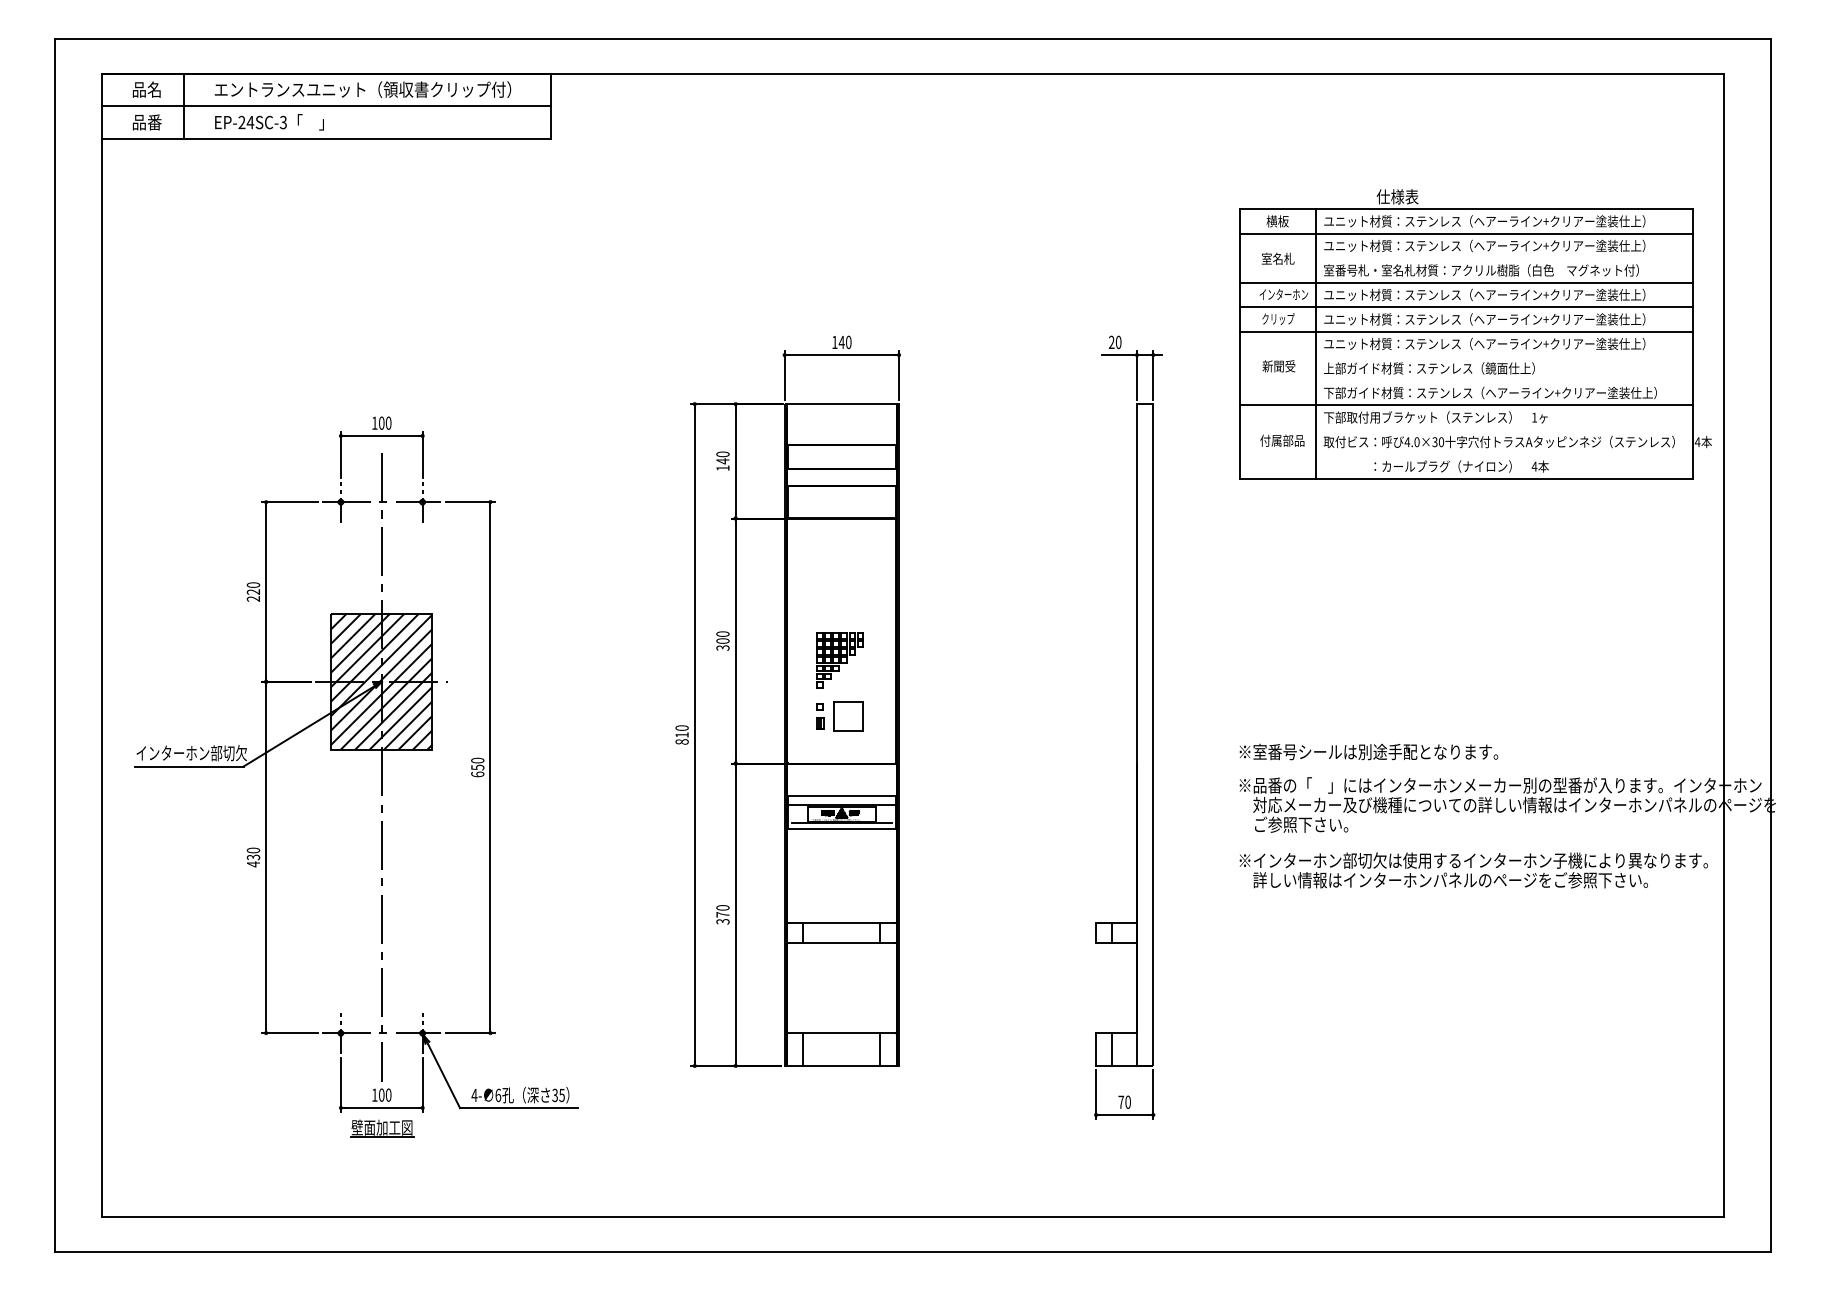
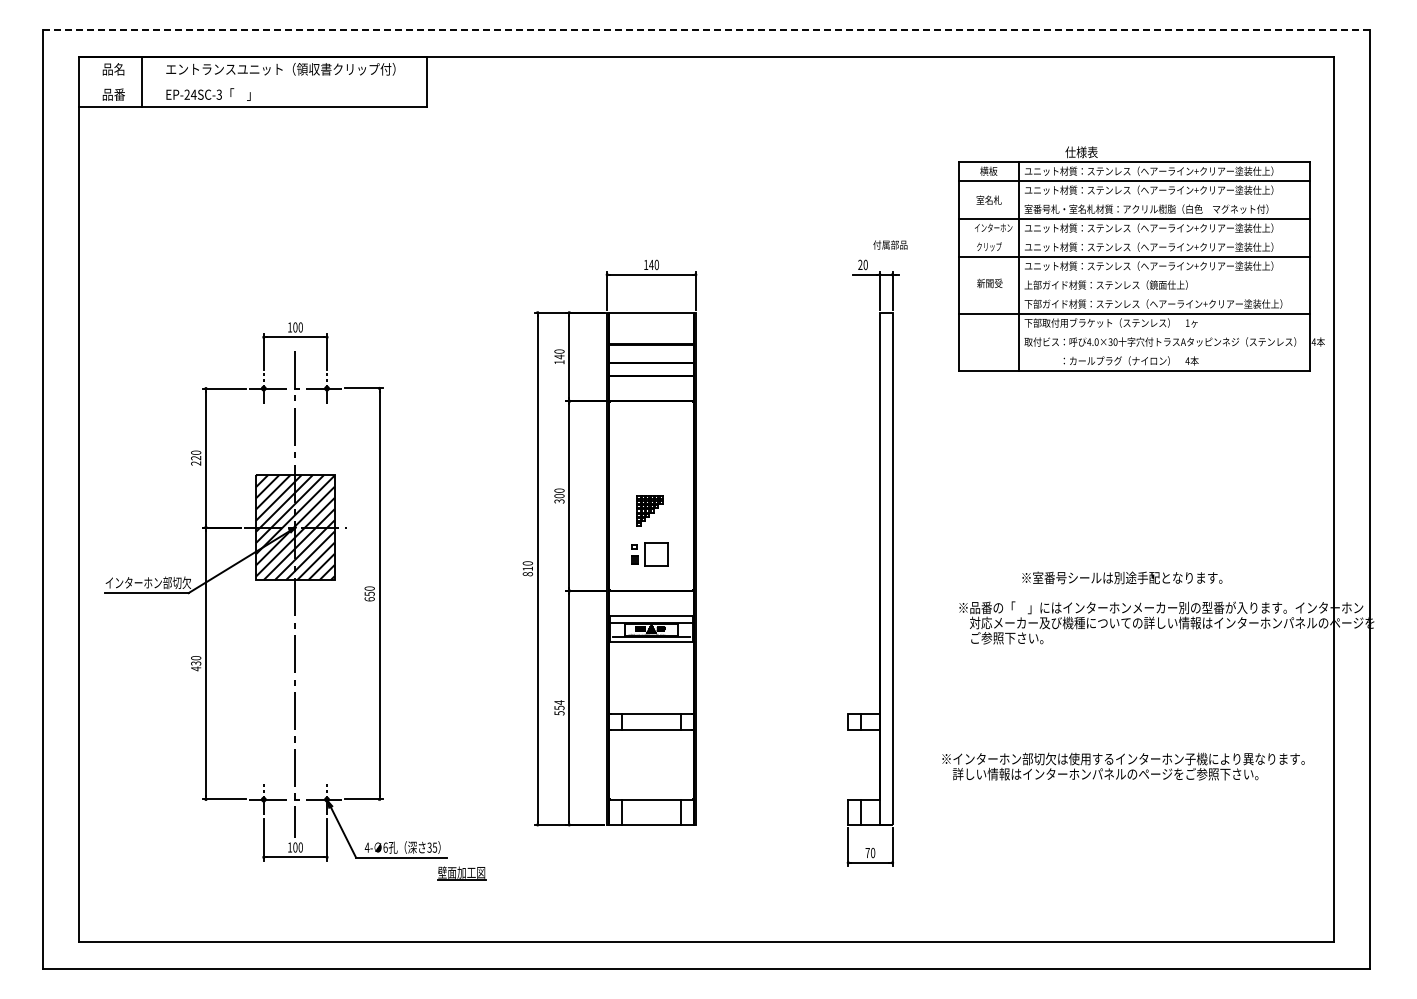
line: (912, 38) -> (706, 29), solid -> dashed
line: (326, 106) -> (252, 82), removed
line: (1465, 306) -> (1134, 237), removed
text: (1282, 440) -> (890, 244), moved
part: (839, 659) -> (649, 510), size x0.7
text: (1369, 751) -> (1122, 577), moved
text: (1473, 870) -> (1123, 766), moved
text: (722, 914) -> (559, 707), 370 -> 554
part: (381, 1128) -> (461, 873), moved

